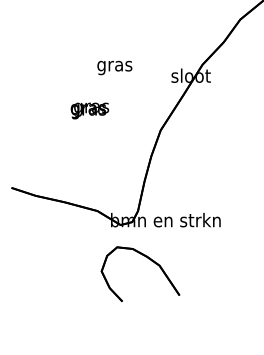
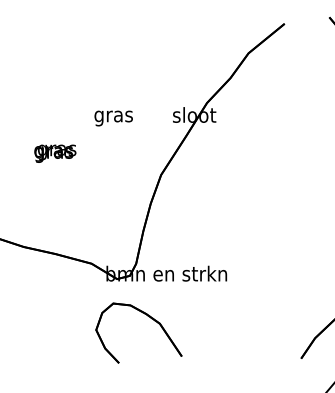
text: (114, 67) -> (113, 118), moved
text: (90, 110) -> (55, 153), moved

